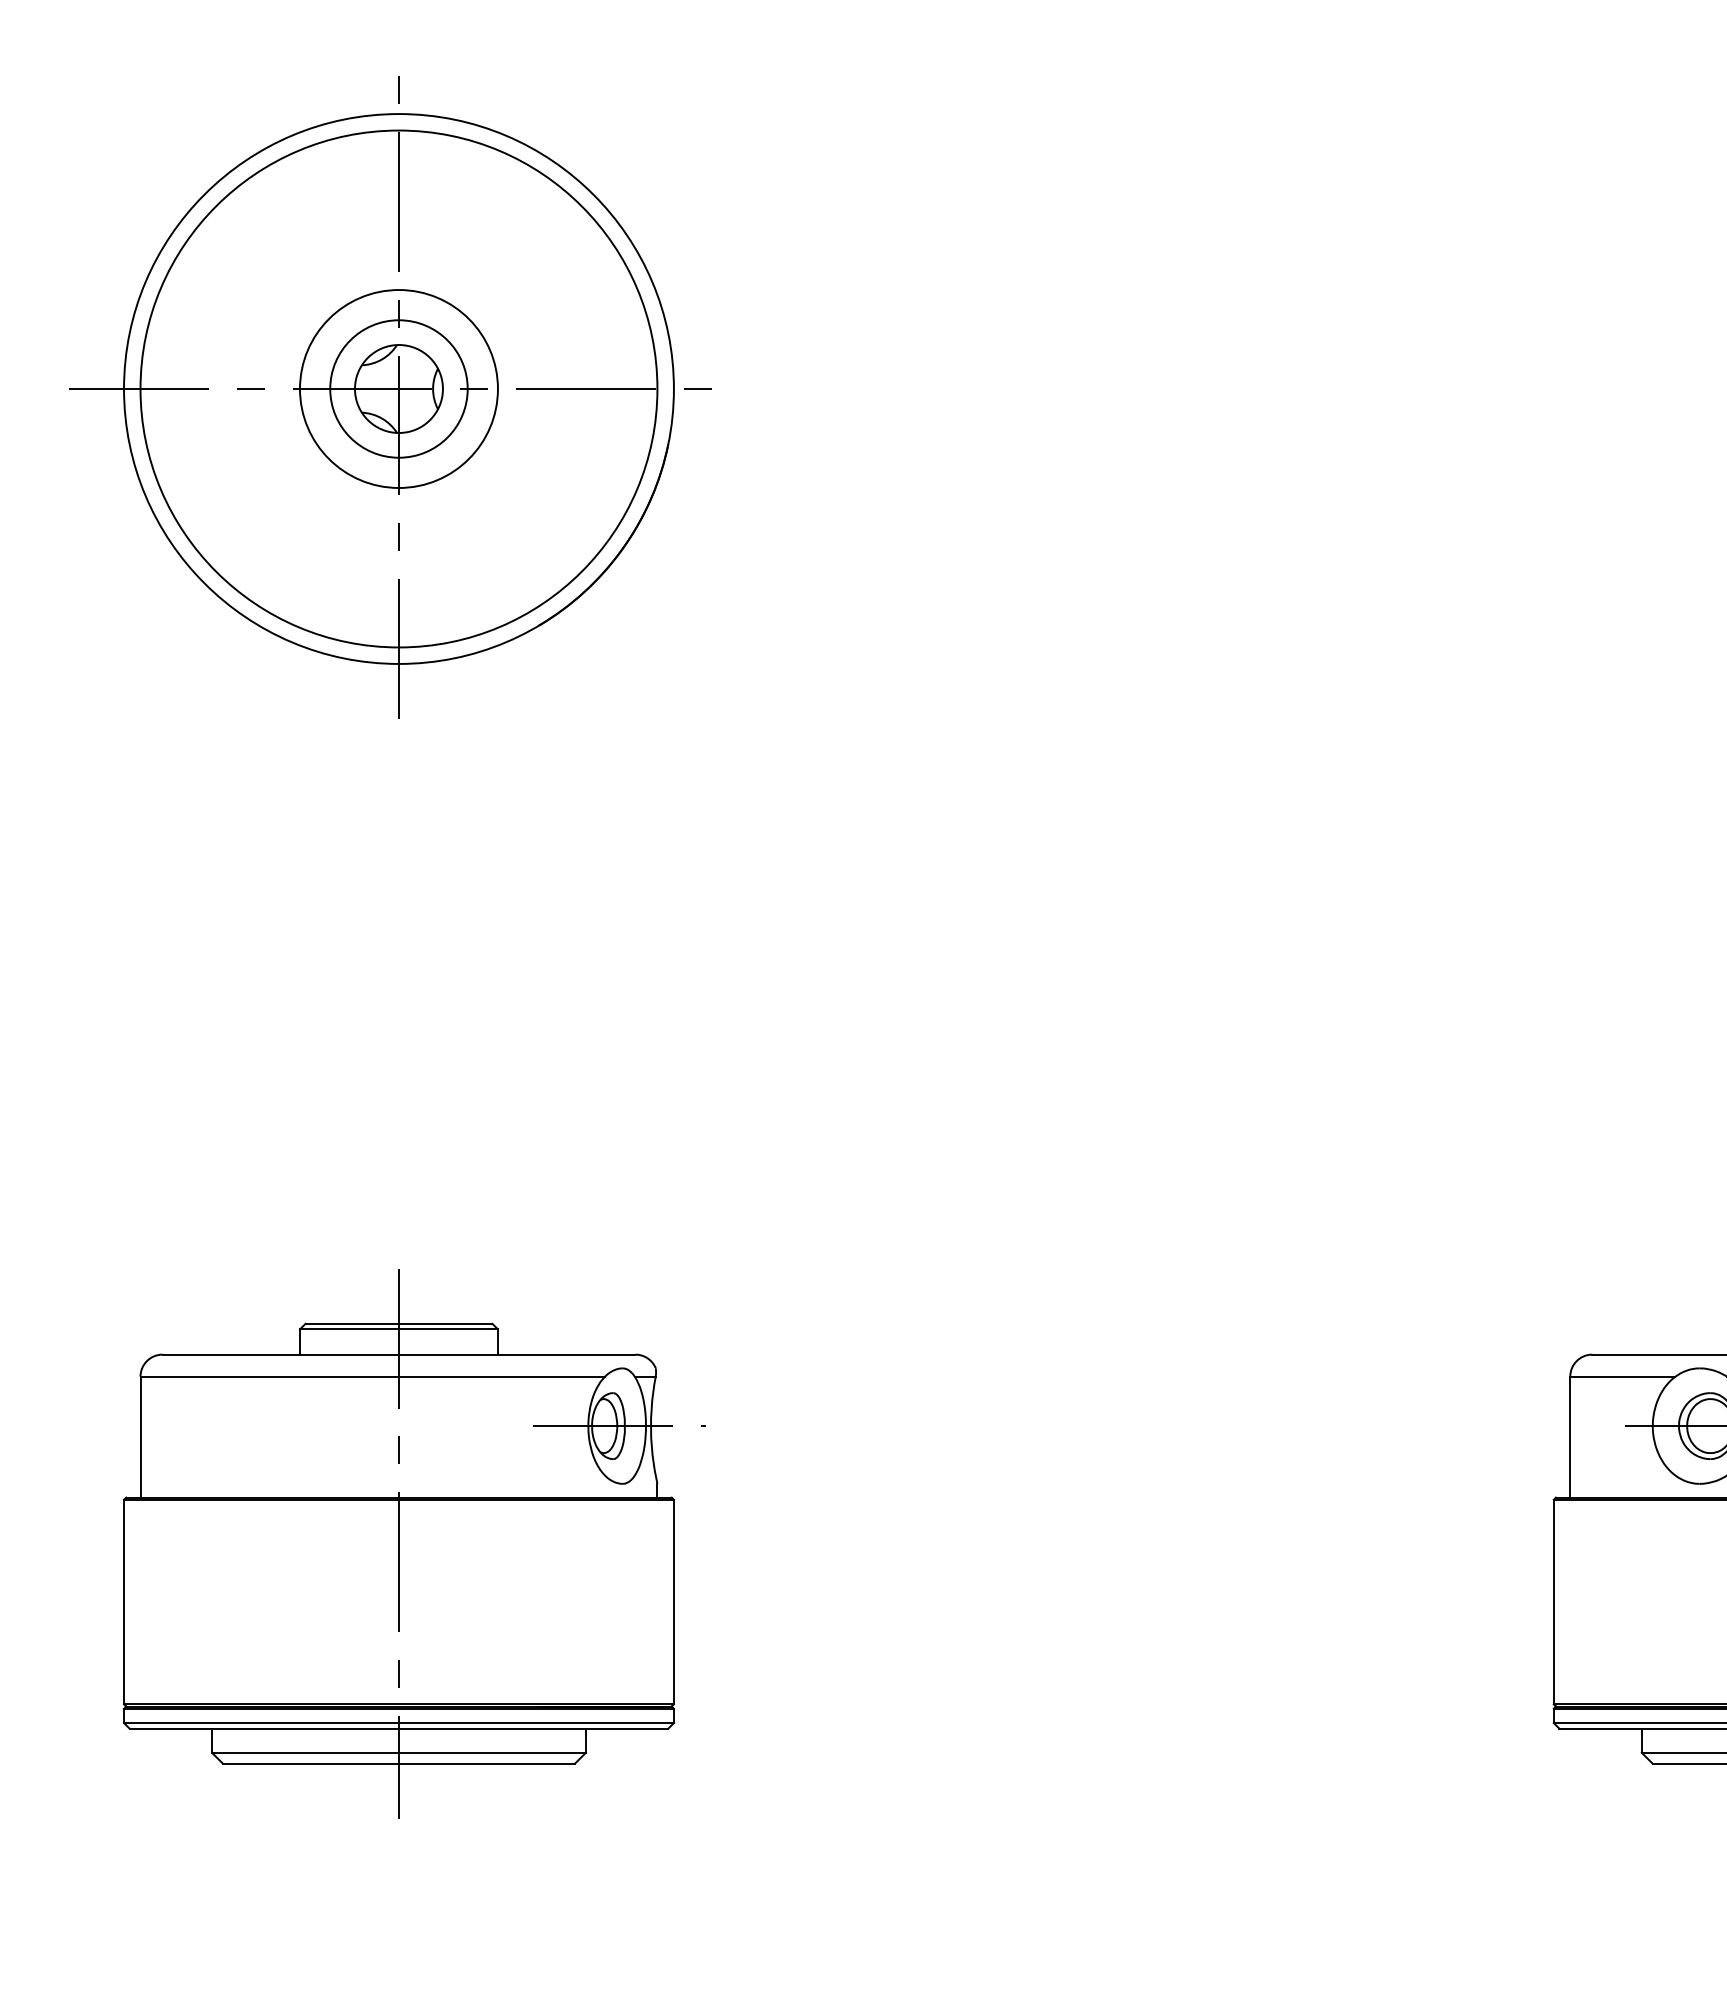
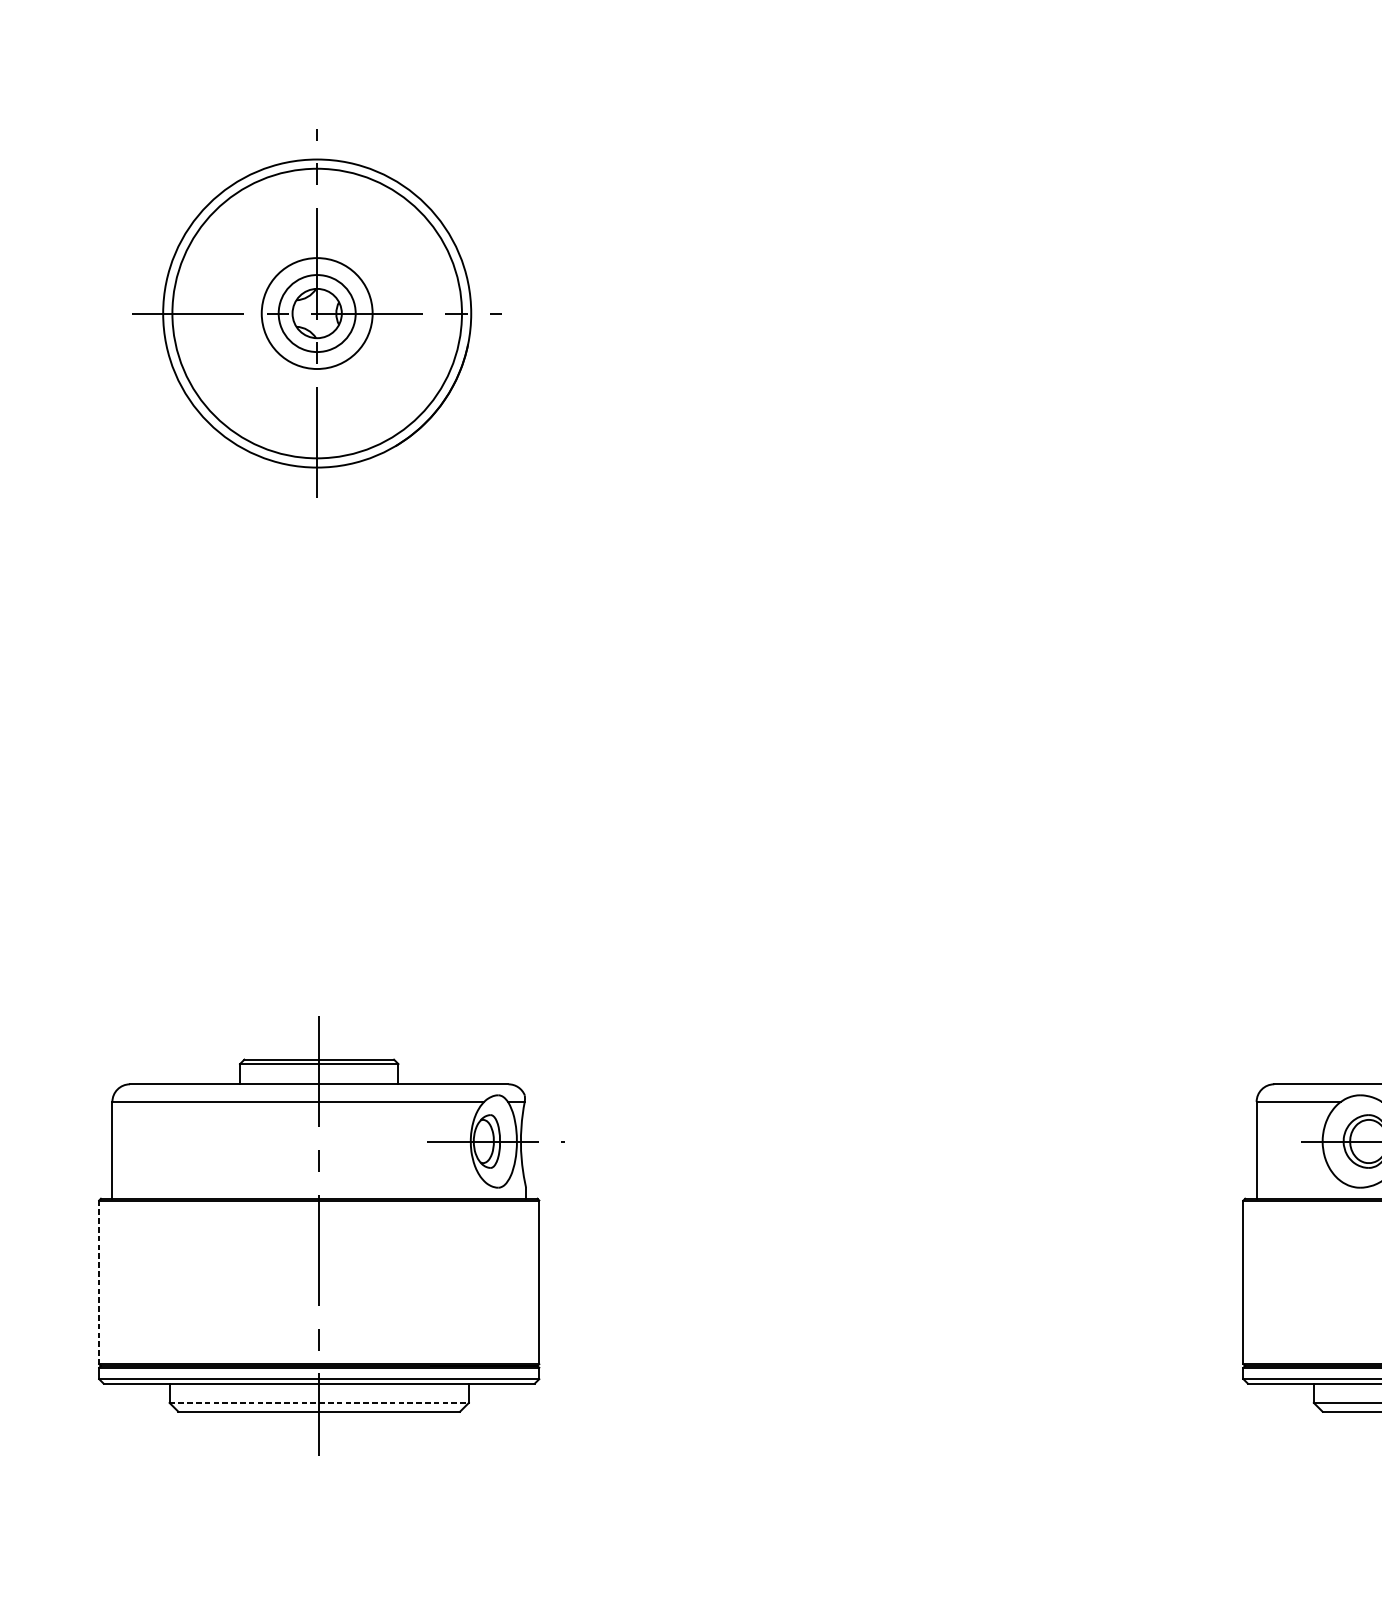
part: (390, 397) -> (312, 318), size x0.7
line: (124, 1602) -> (99, 1282), solid -> dashed
line: (398, 1752) -> (318, 1402), solid -> dashed

